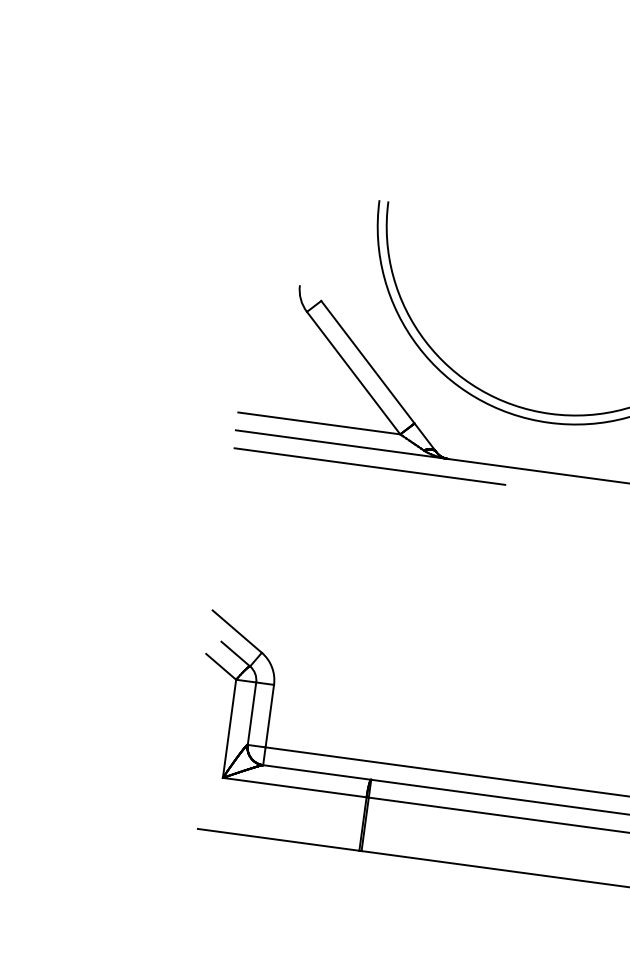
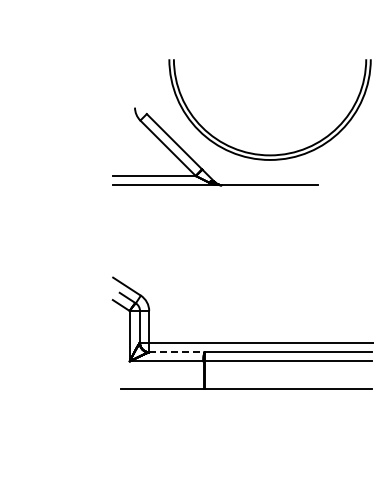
line: (369, 466) -> (182, 194), removed
line: (316, 772) -> (176, 352), solid -> dashed

